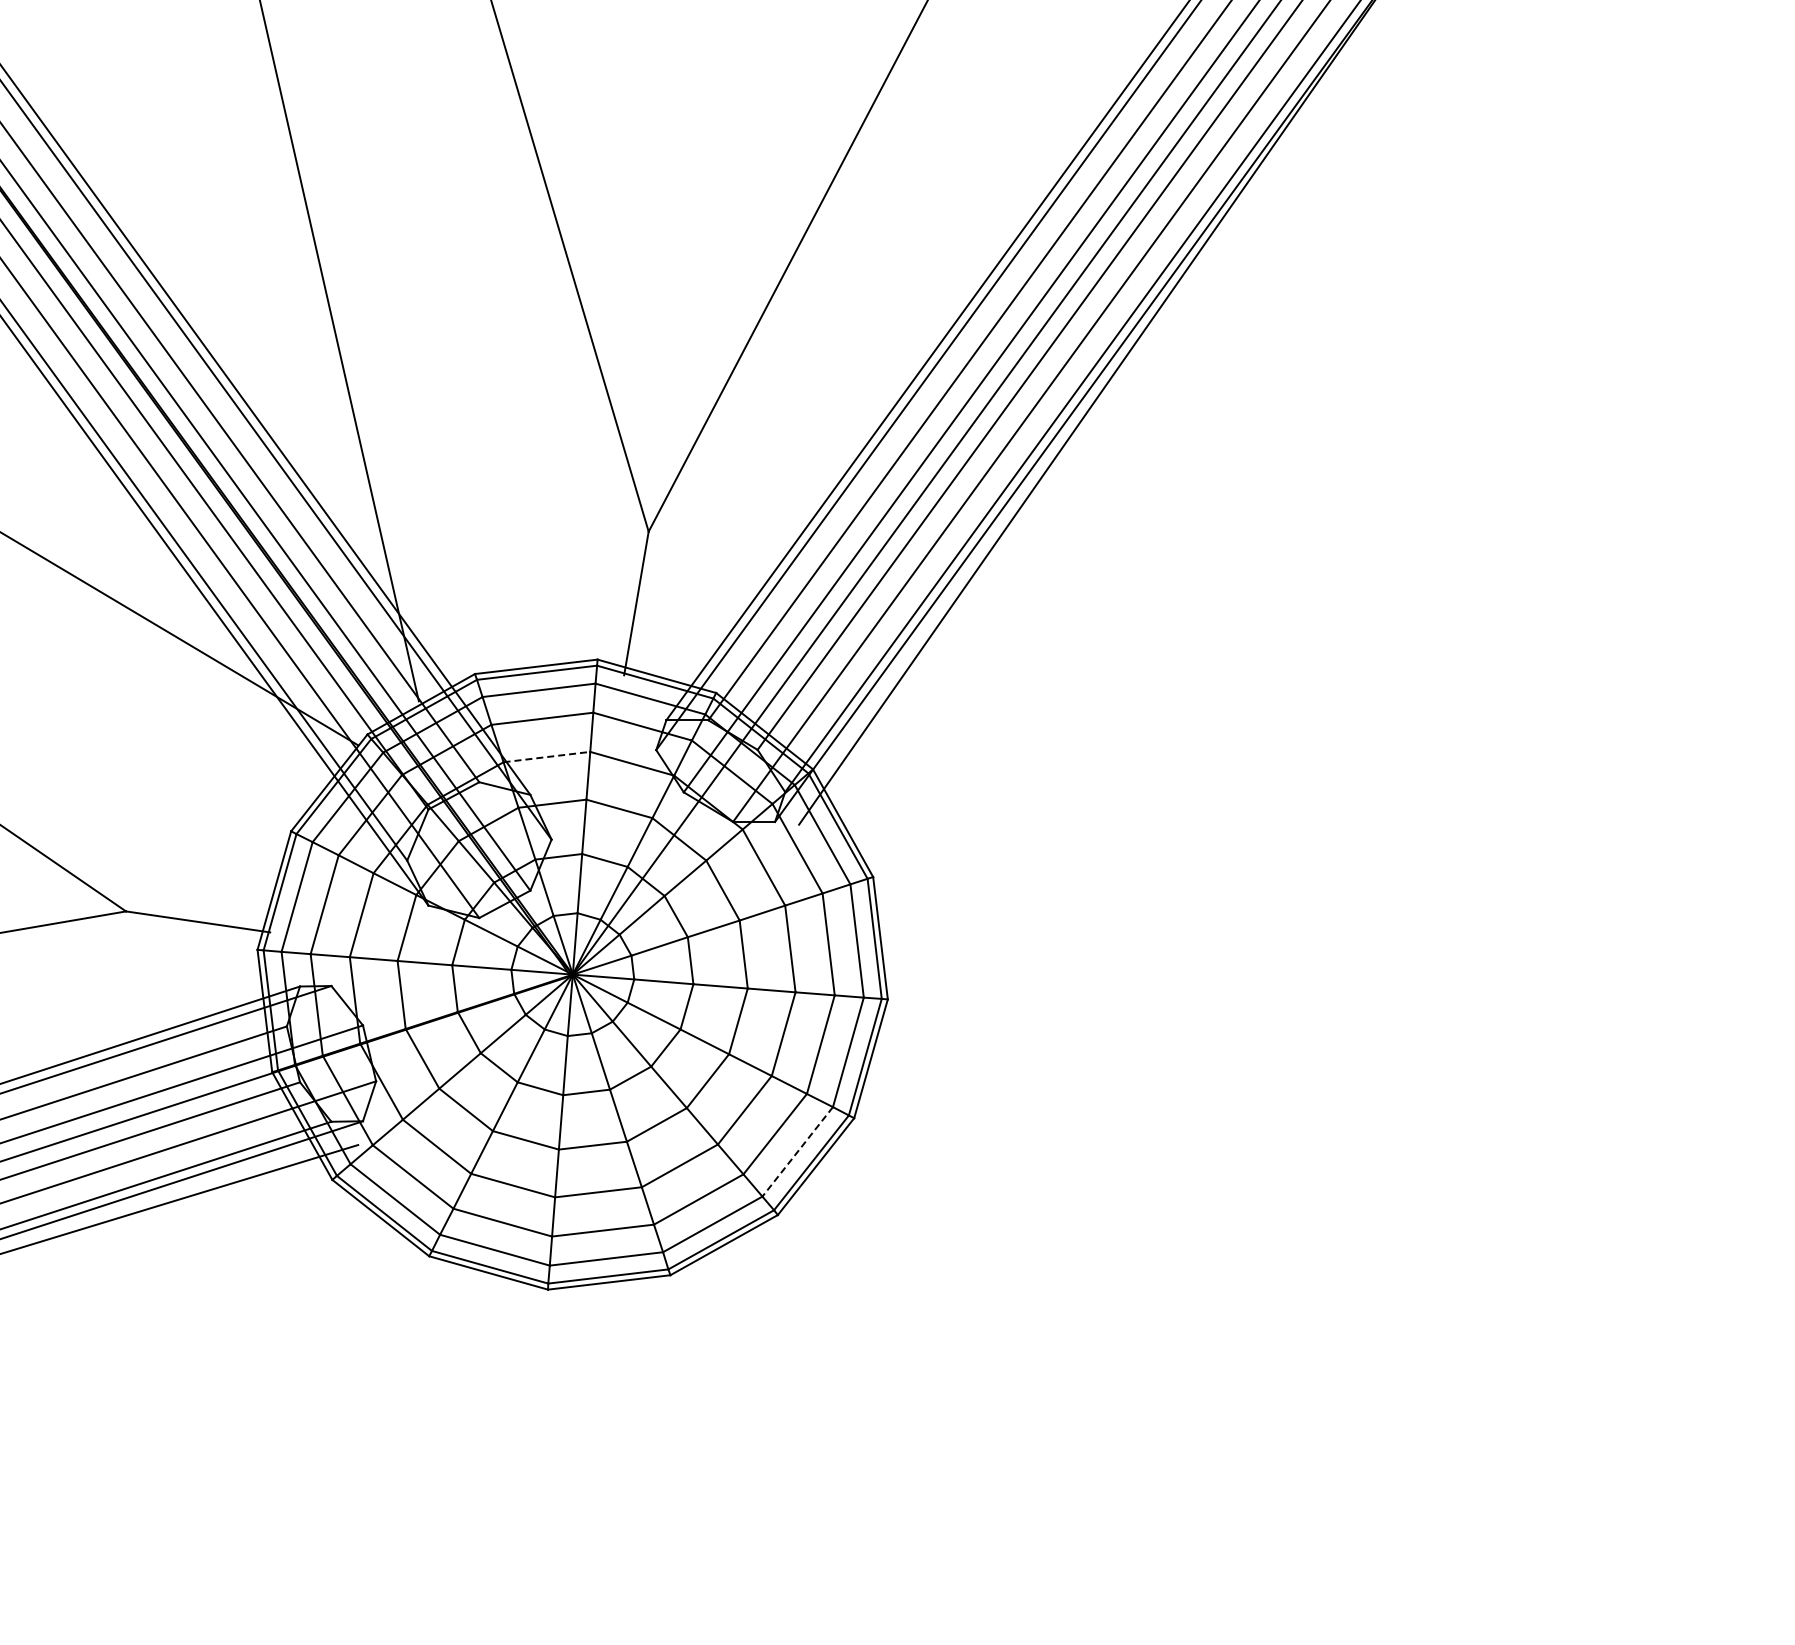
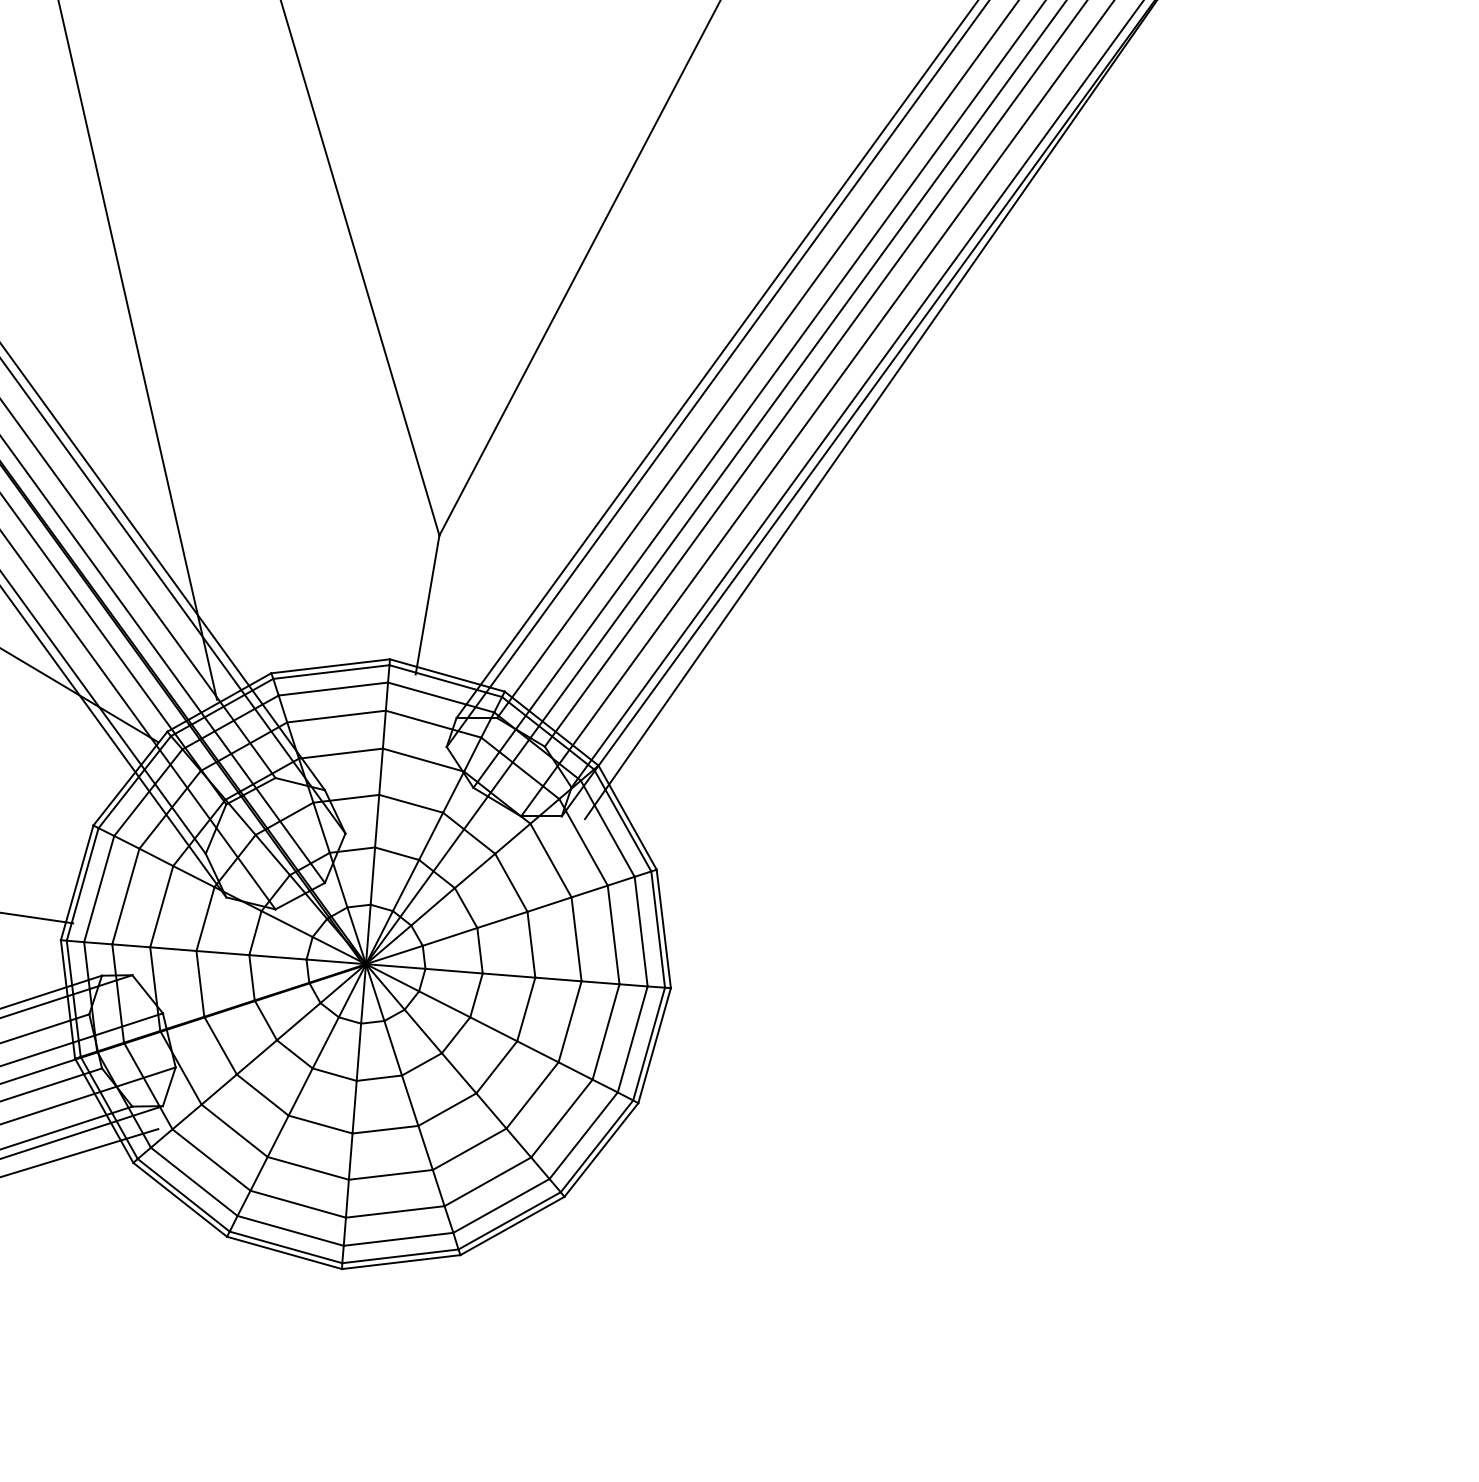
line: (546, 757) -> (340, 754), dashed -> solid
line: (797, 1151) -> (583, 1135), dashed -> solid

